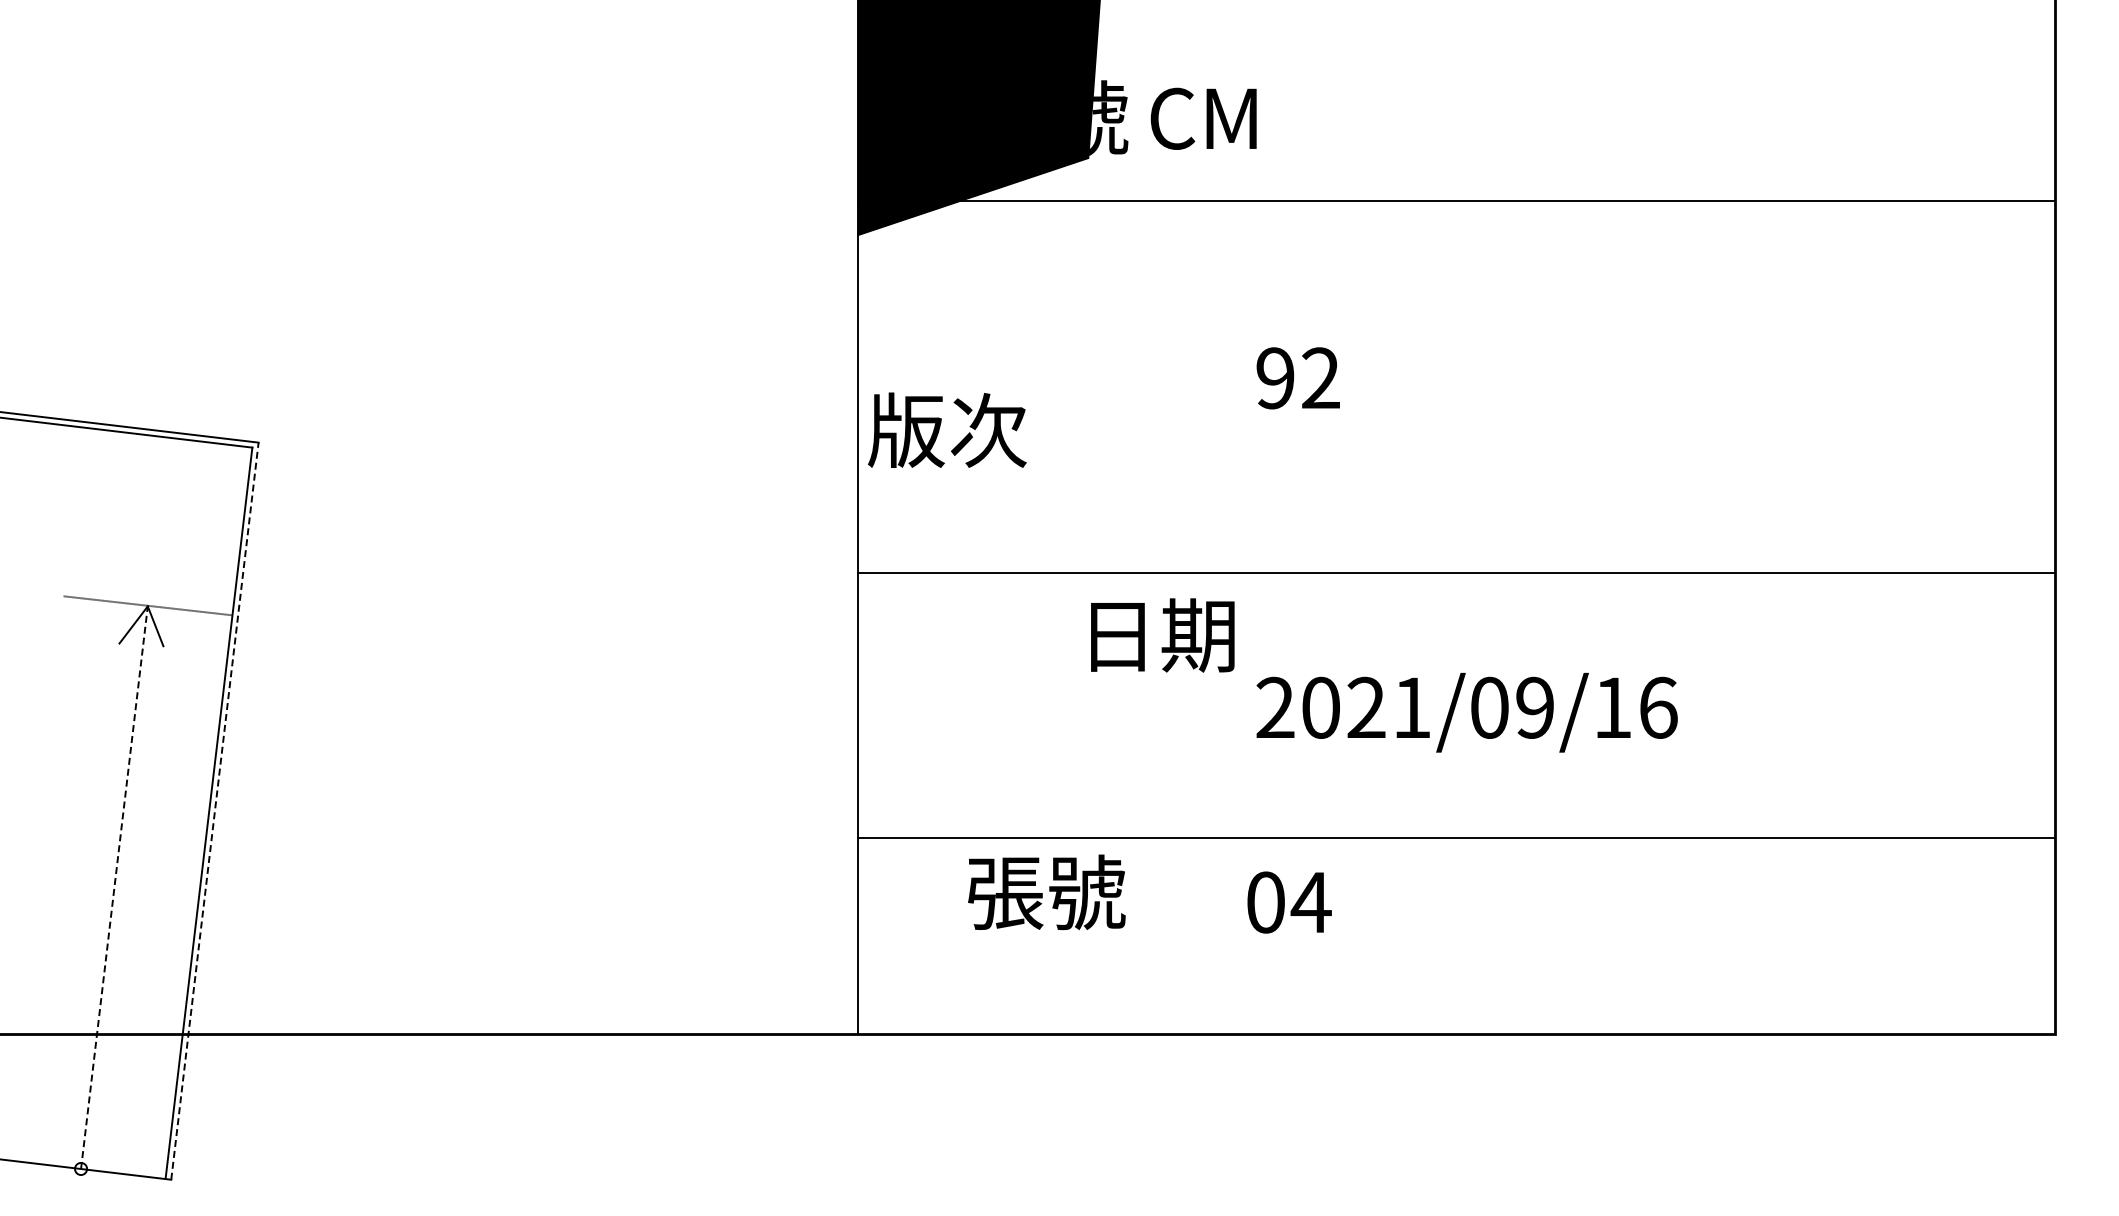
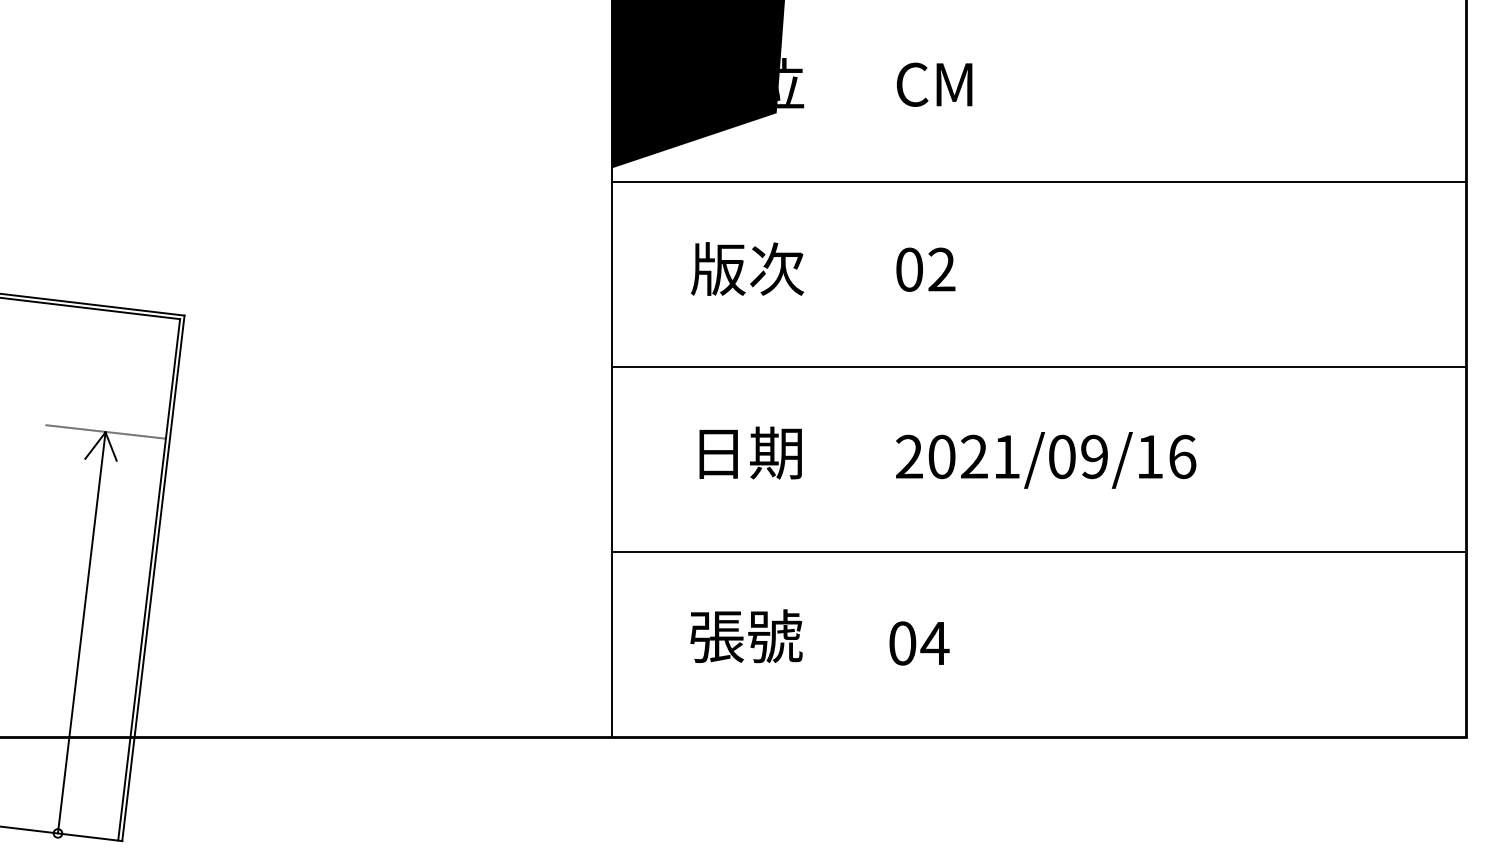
text: (1108, 117) -> (790, 83), 張號 -> 單位
text: (1203, 118) -> (934, 84), moved
line: (1456, 200) -> (1038, 182), moved
text: (1275, 378) -> (909, 269), 92 -> 02
text: (947, 429) -> (747, 268), moved
line: (1456, 572) -> (1038, 366), moved
text: (1162, 635) -> (750, 453), moved
text: (1466, 712) -> (1045, 460), moved
line: (215, 810) -> (153, 577), dashed -> solid
line: (1456, 838) -> (1038, 552), moved
line: (114, 887) -> (81, 632), dashed -> solid

